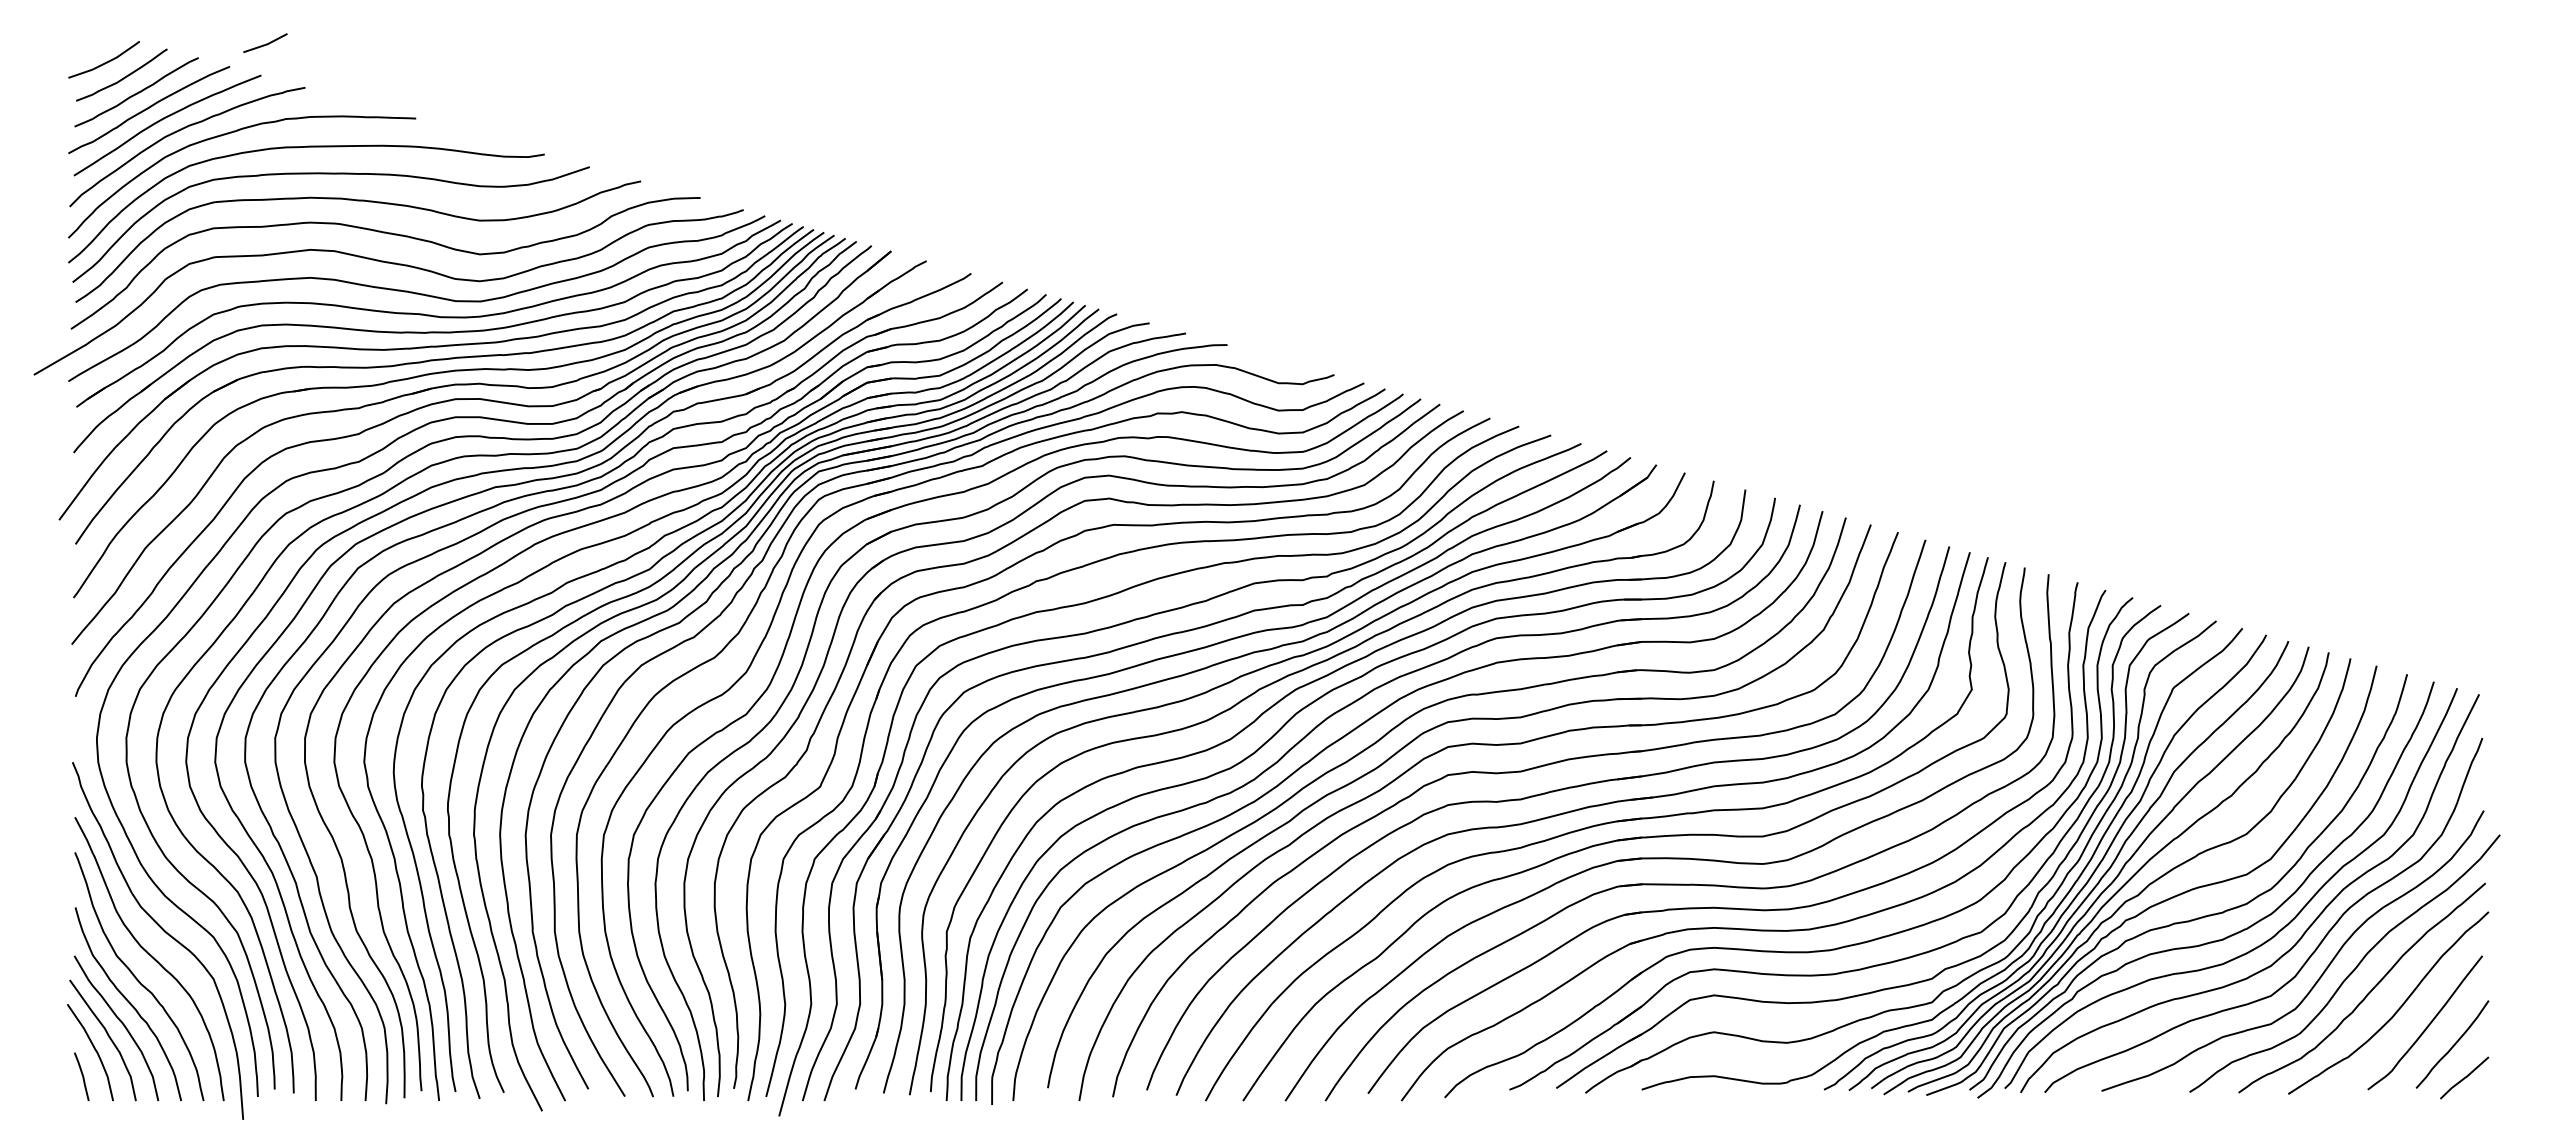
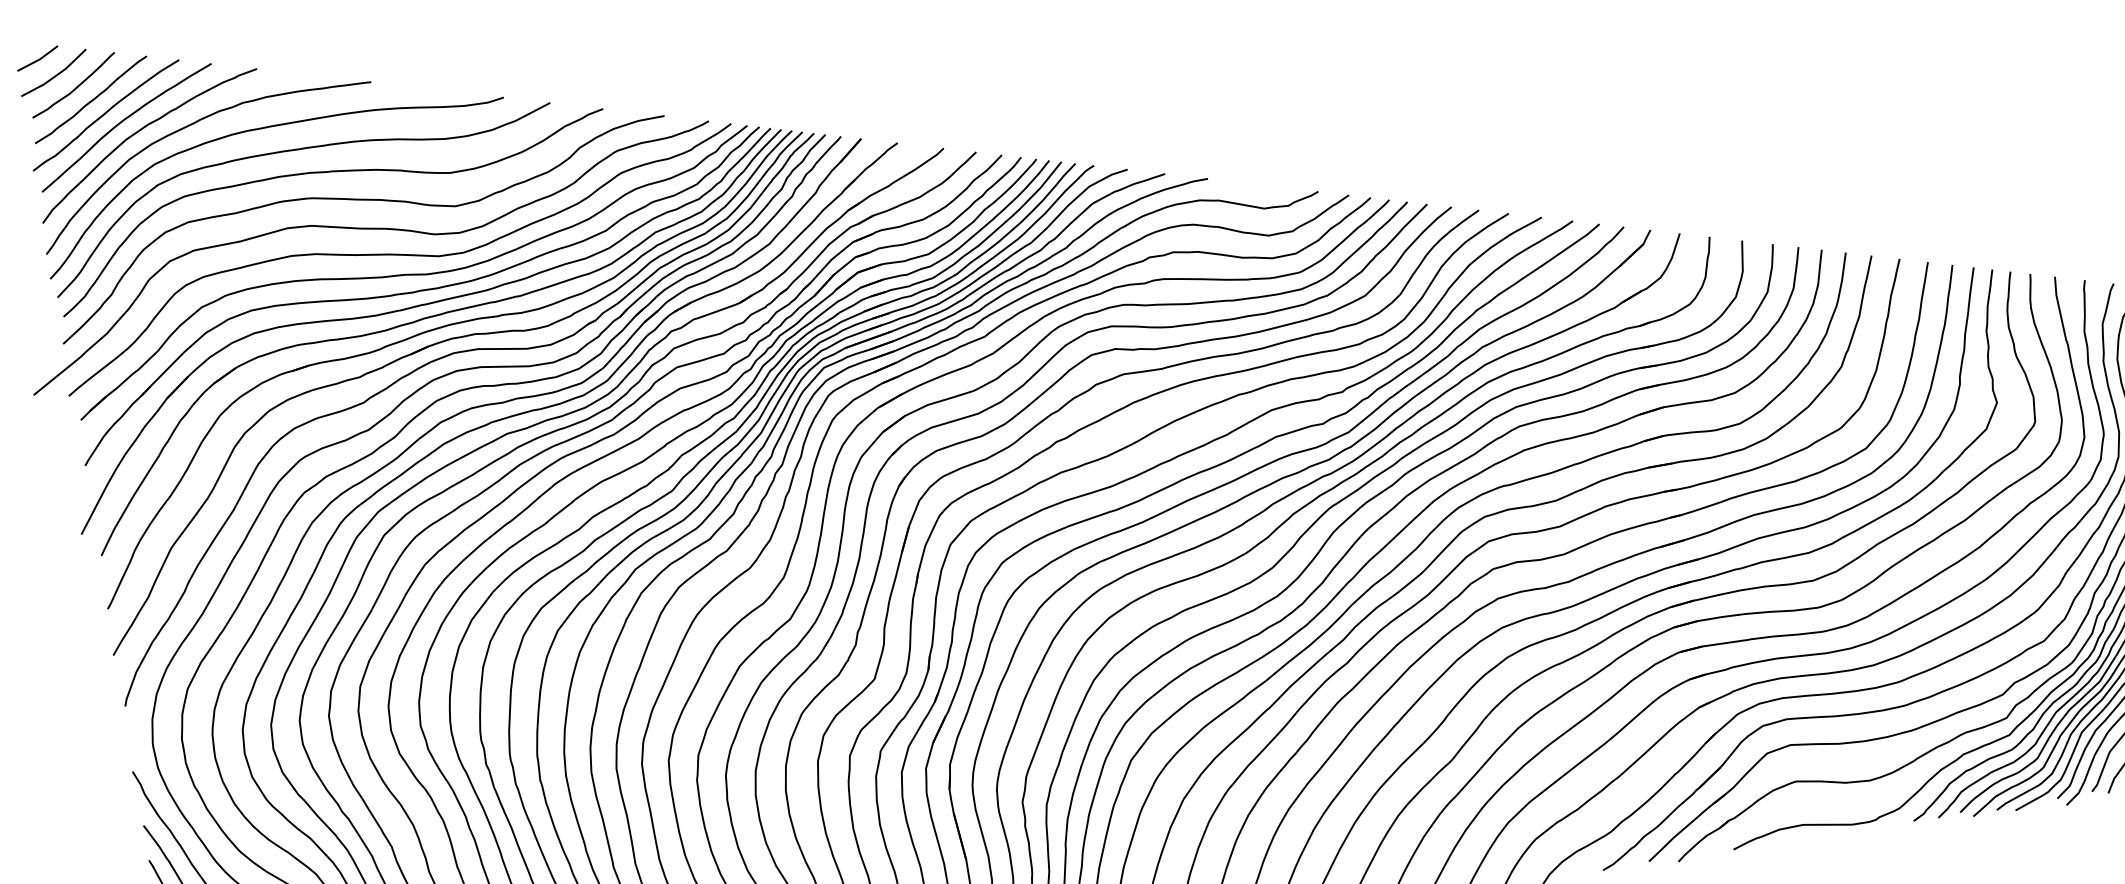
line: (266, 43) -> (38, 58), moved

